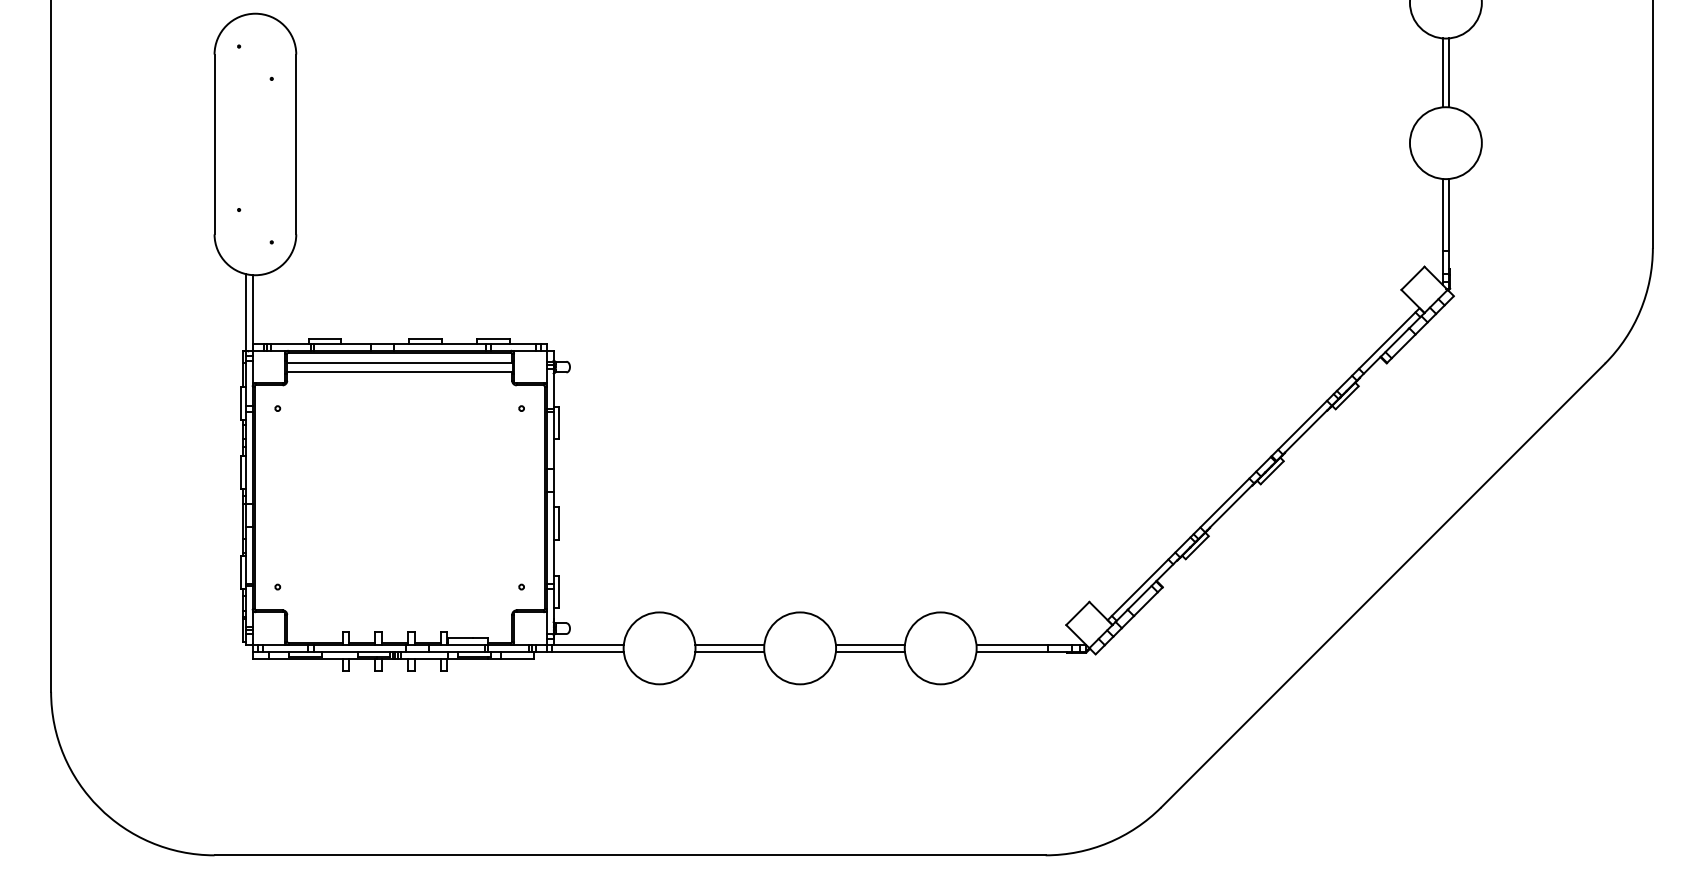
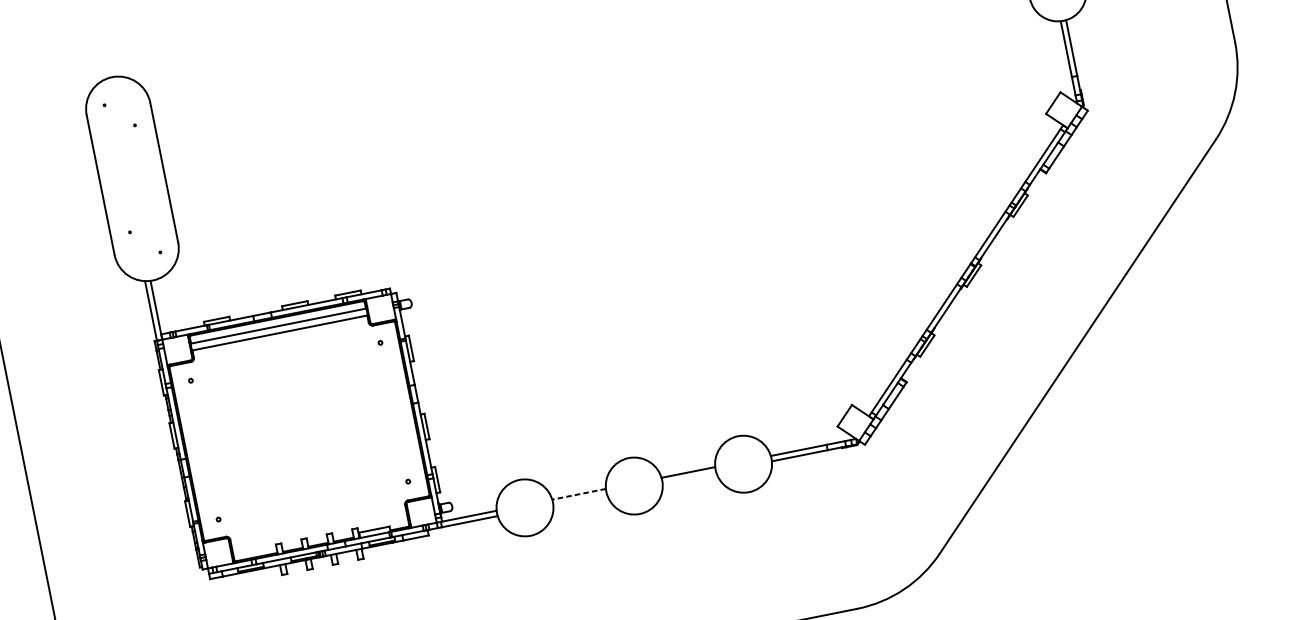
line: (729, 644) -> (578, 494), solid -> dashed
line: (729, 651) -> (579, 499), removed
line: (869, 651) -> (688, 477), removed

